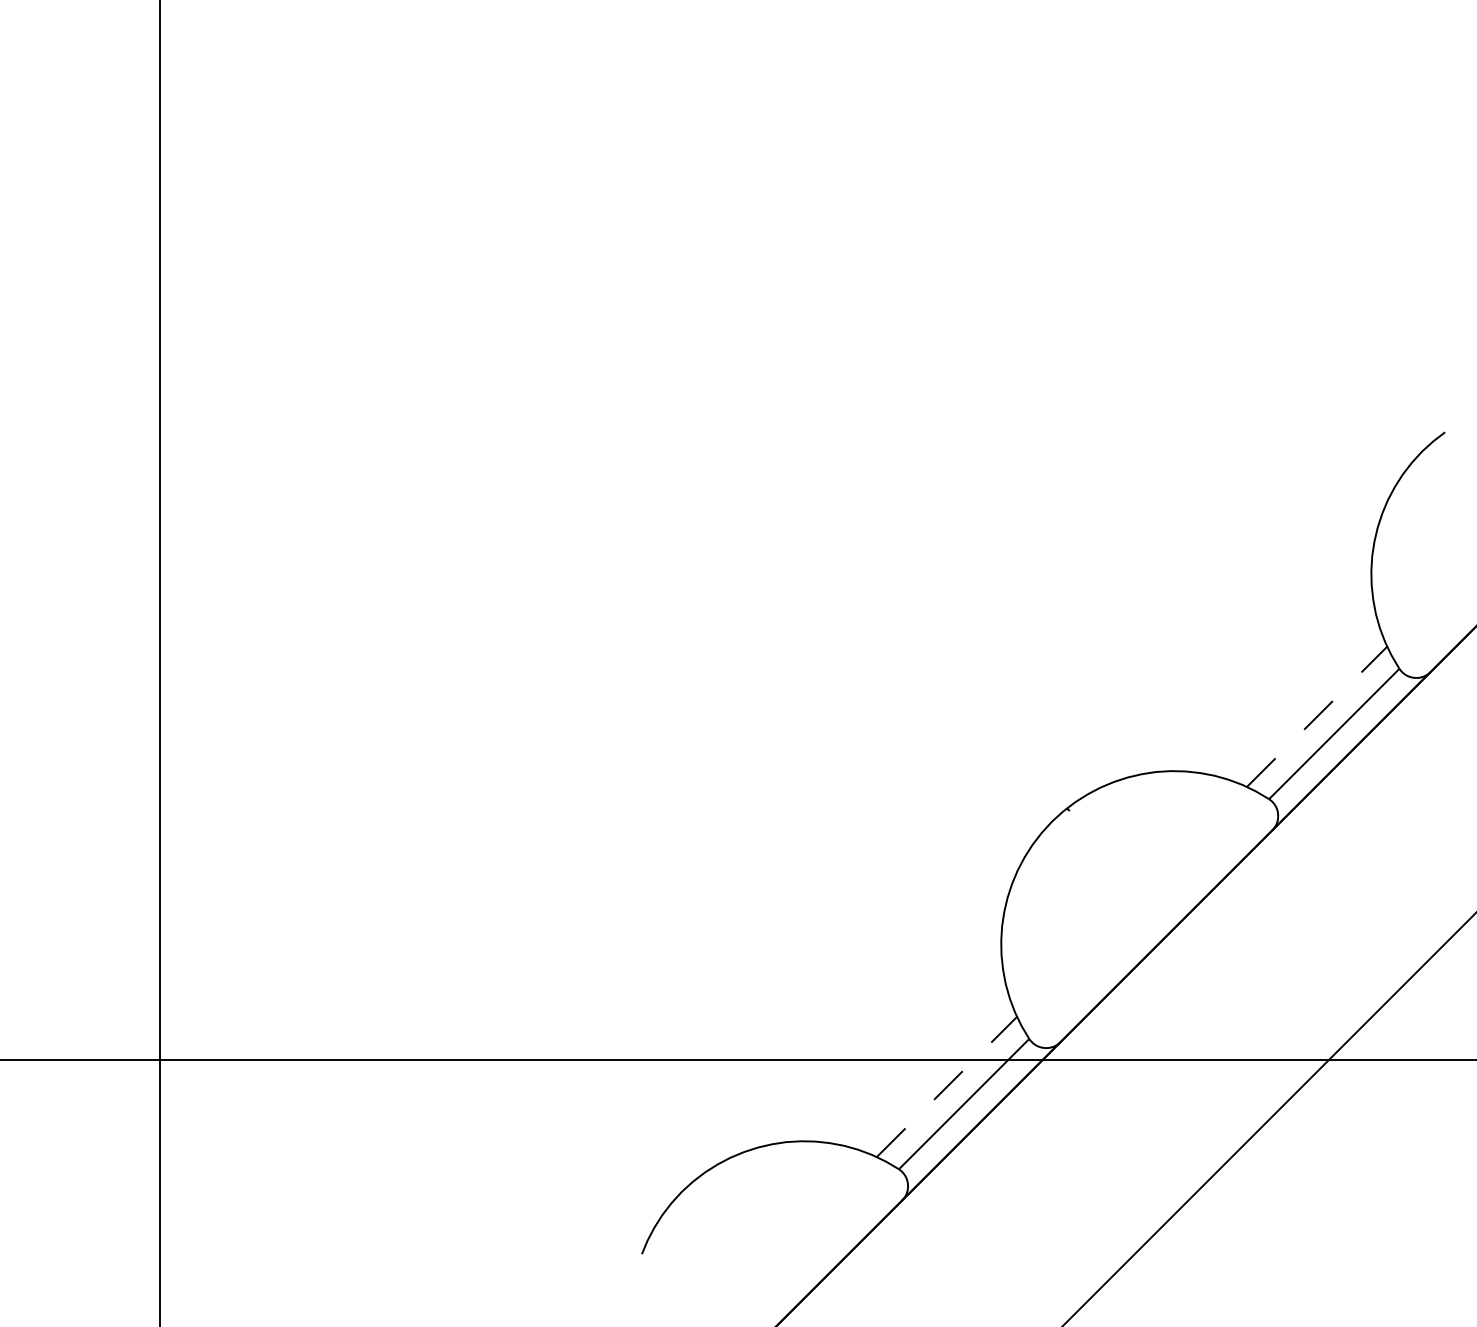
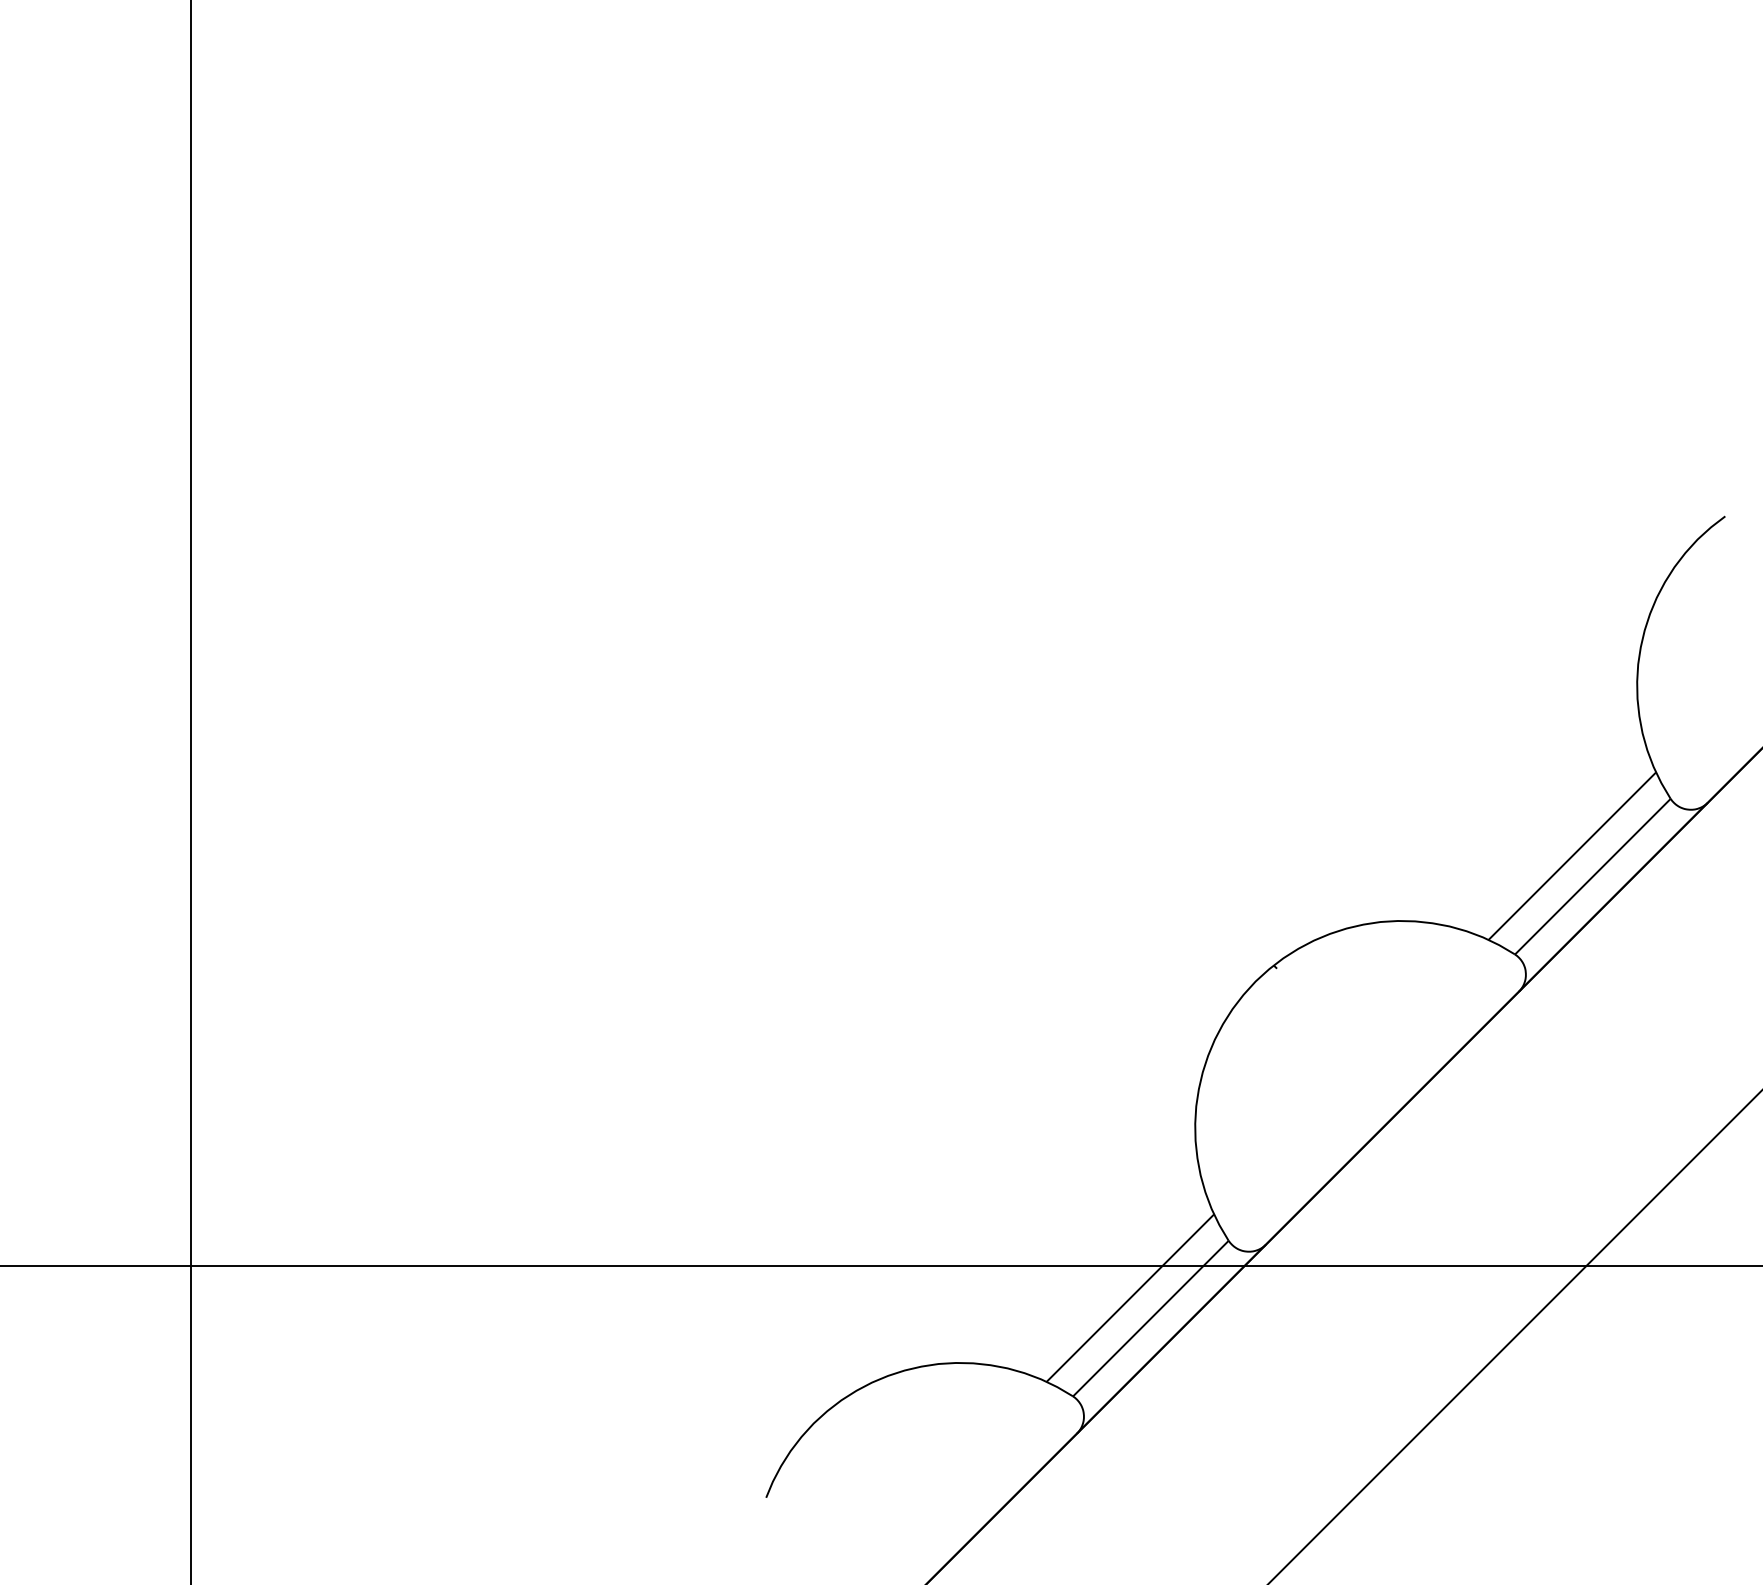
line: (1317, 716) -> (1572, 855), dashed -> solid
line: (947, 1086) -> (1130, 1297), dashed -> solid

